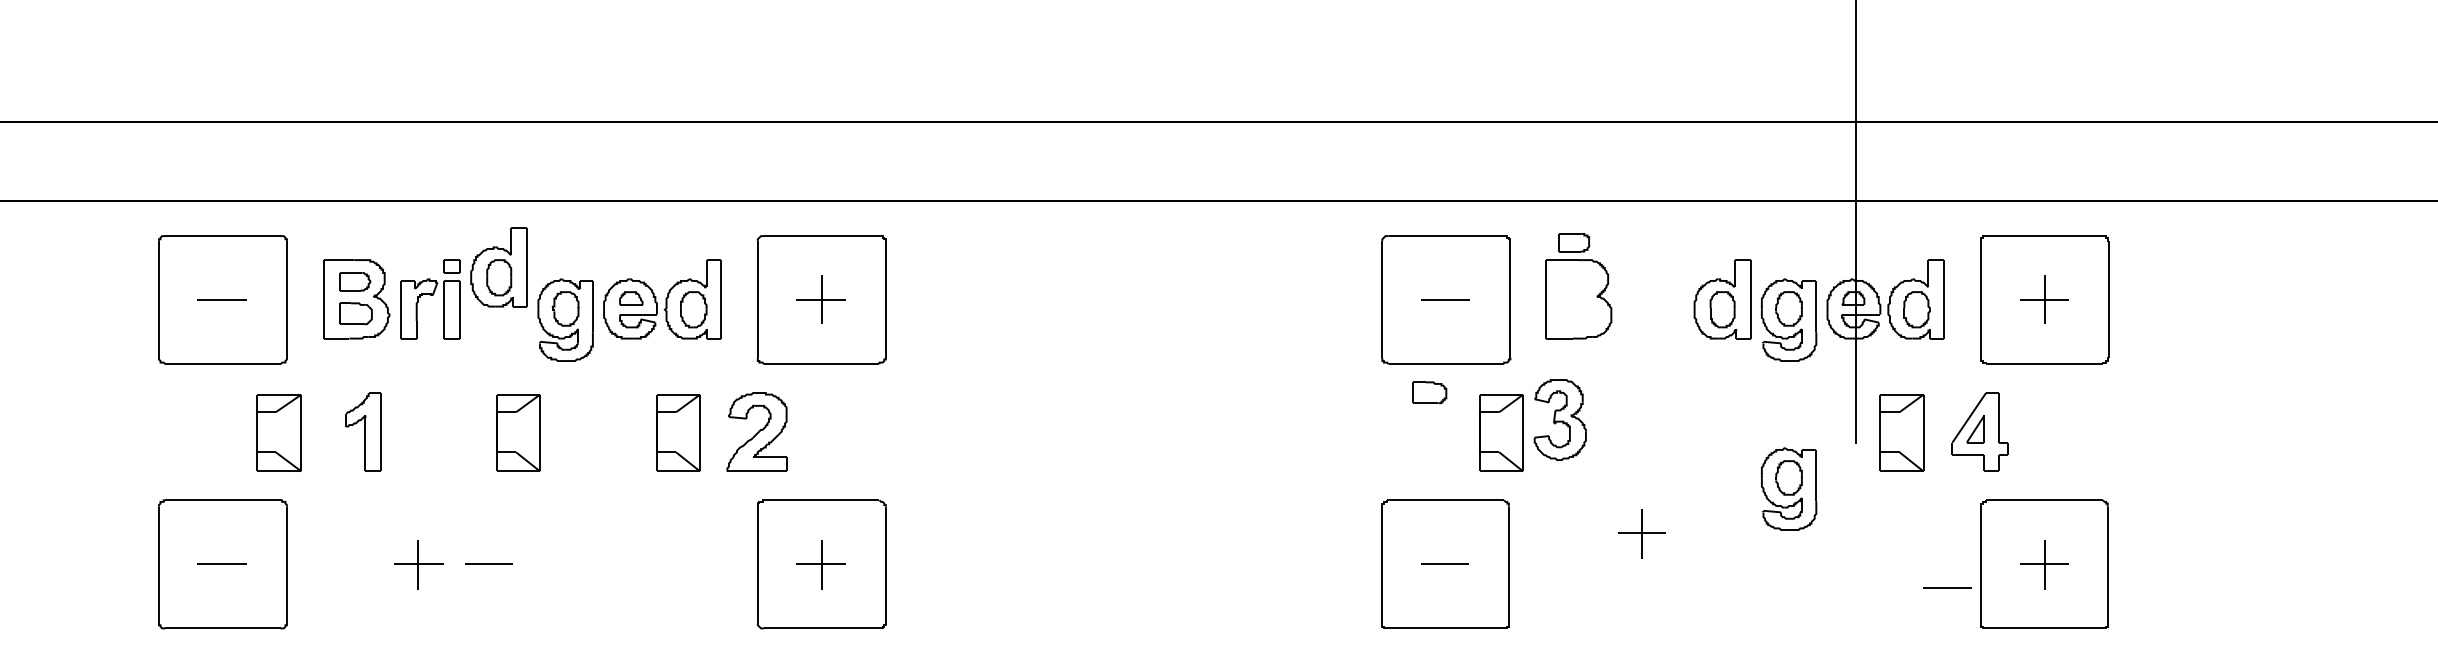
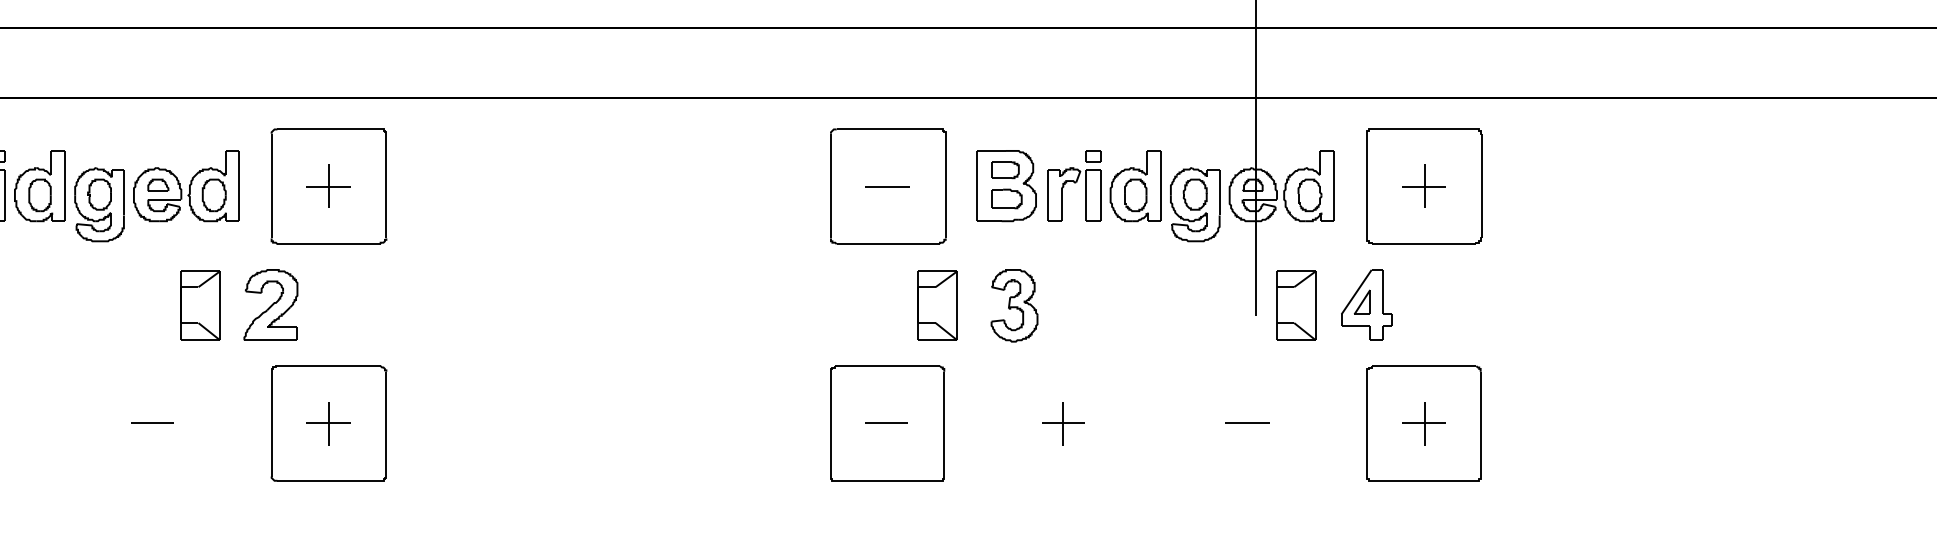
part: (1573, 242) -> (1004, 170), moved
part: (498, 267) -> (39, 186), moved
part: (1653, 299) -> (1073, 186), added
part: (1429, 392) -> (1006, 198), moved
part: (1559, 419) -> (1013, 305), moved
part: (518, 432) -> (57, 305), removed
part: (1789, 488) -> (1195, 355), removed
part: (1641, 533) -> (1063, 423), moved
line: (488, 563) -> (152, 422), moved
line: (1947, 587) -> (1247, 422), moved

